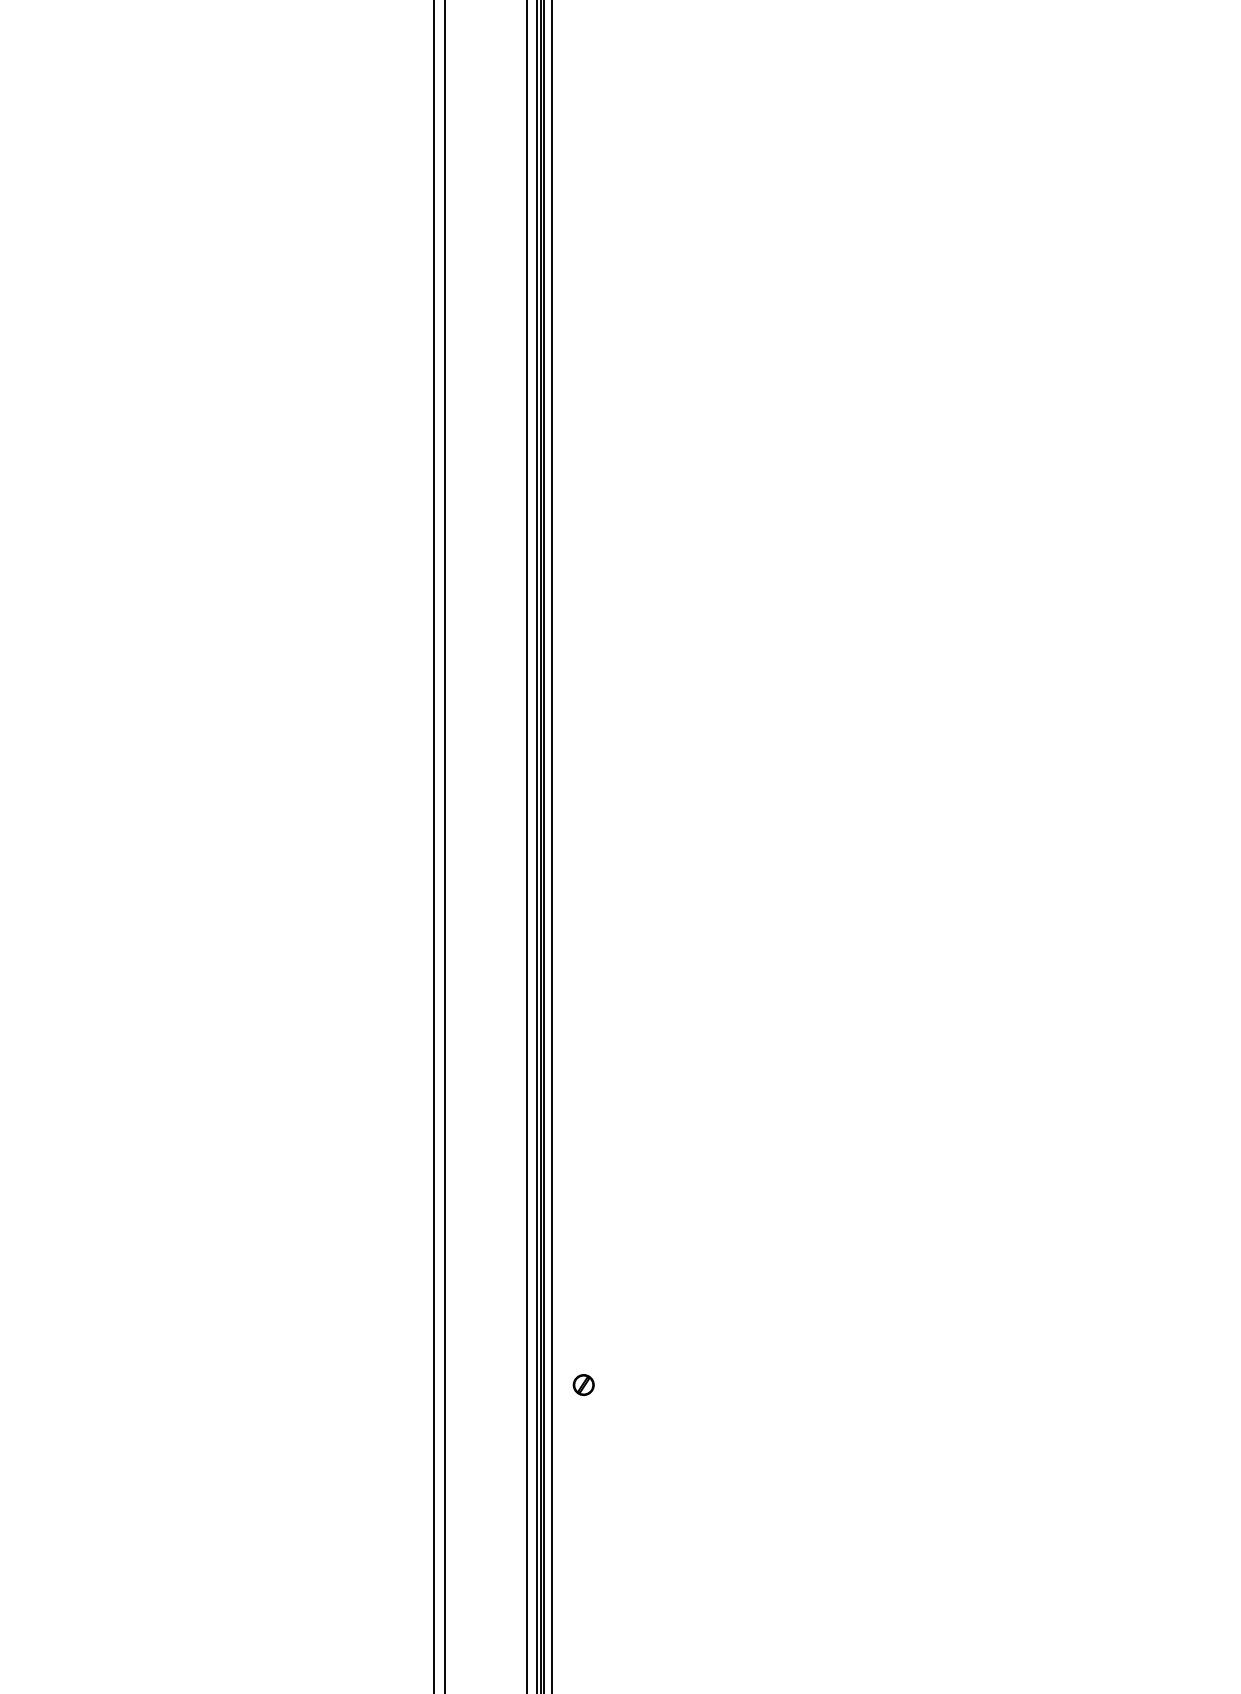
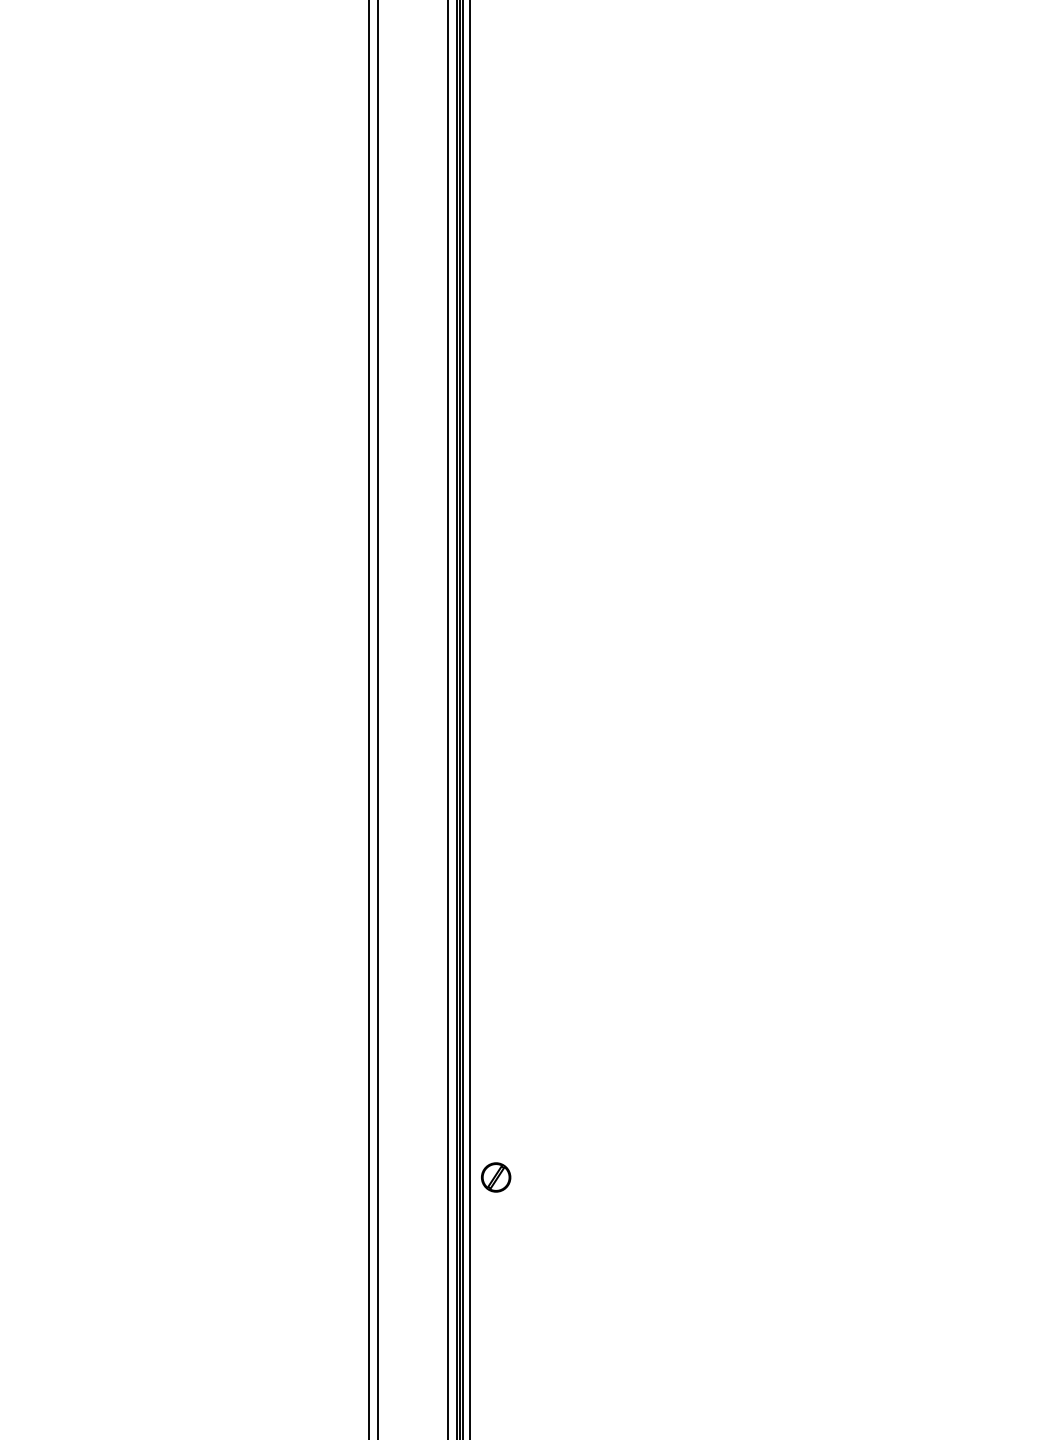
part: (584, 1385) -> (496, 1177), size x1.67

